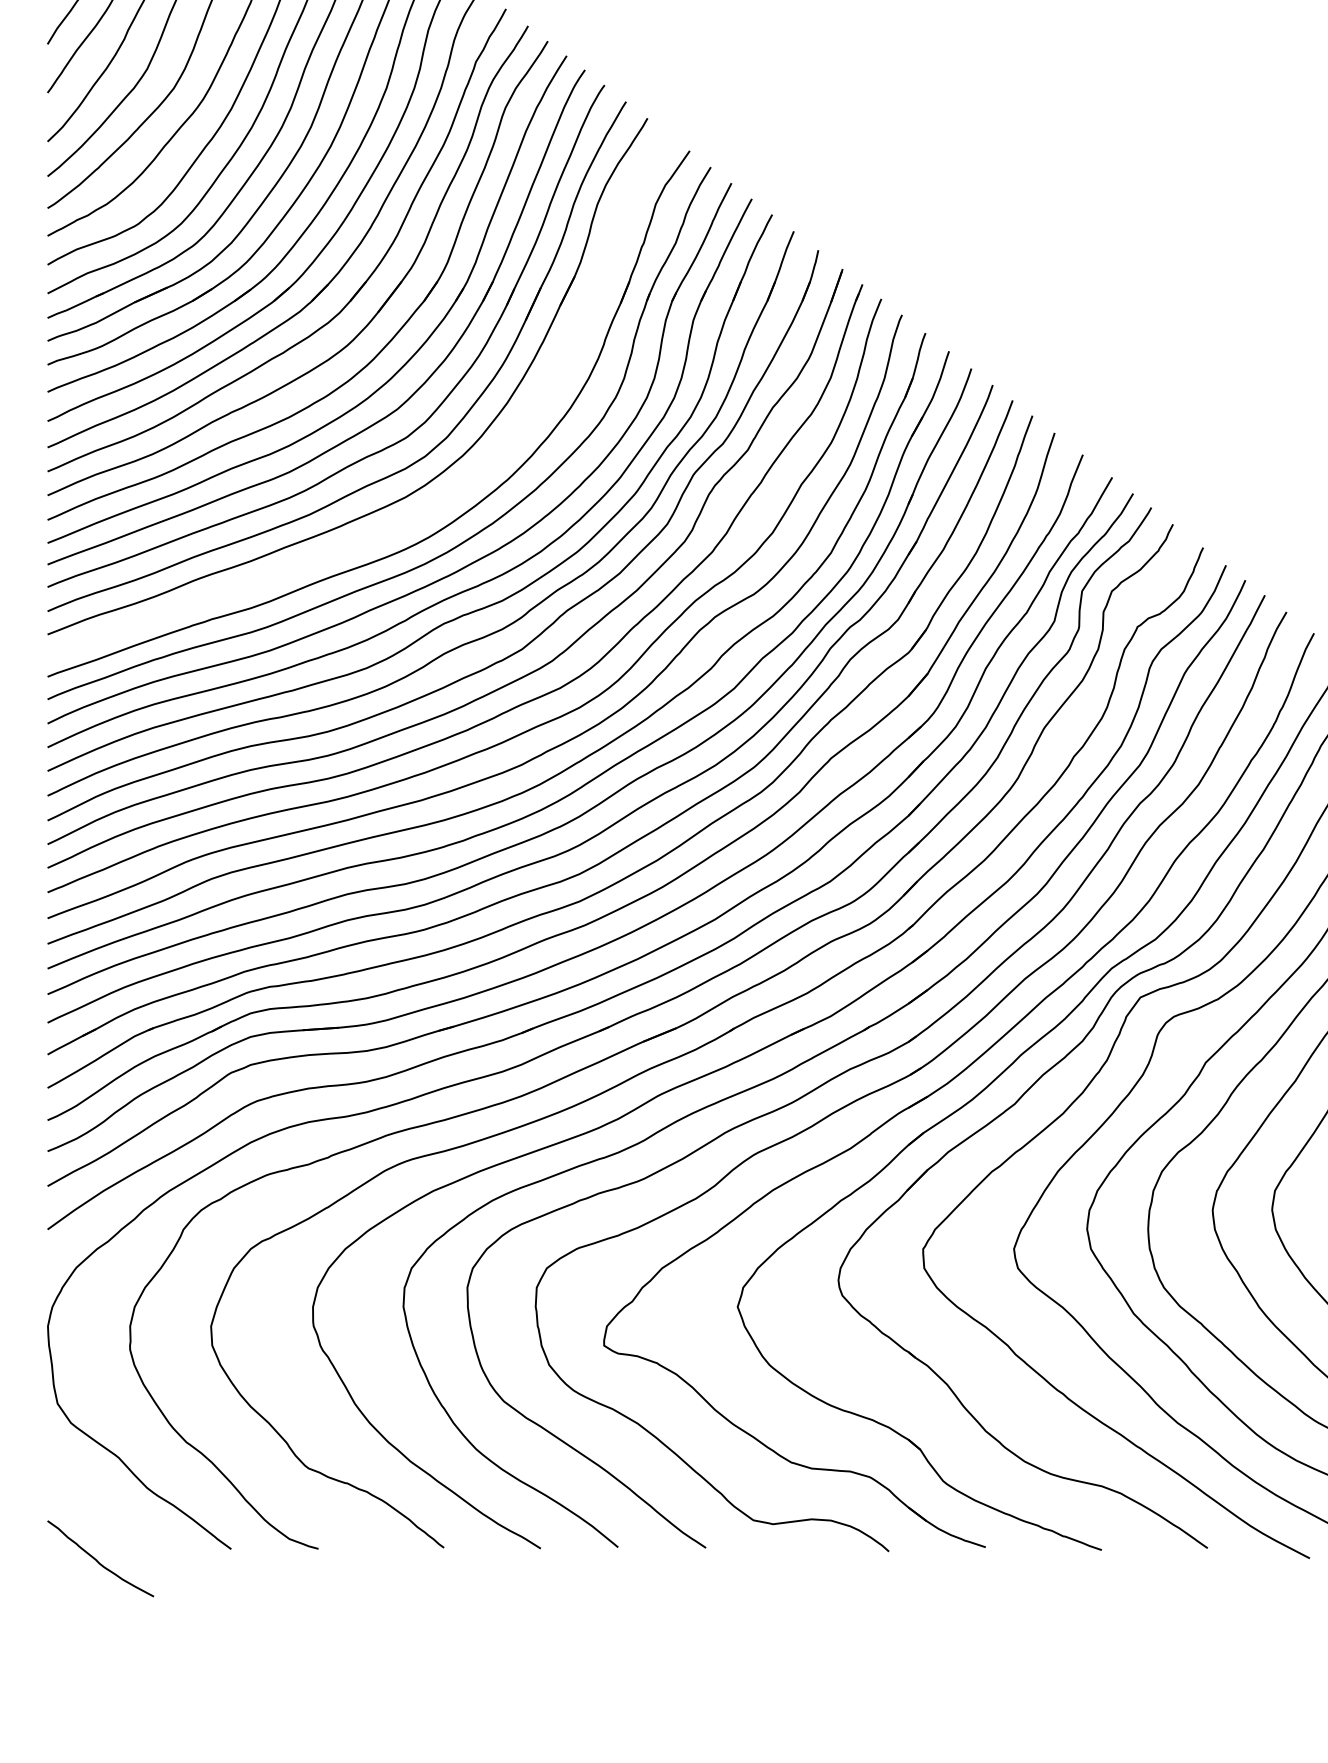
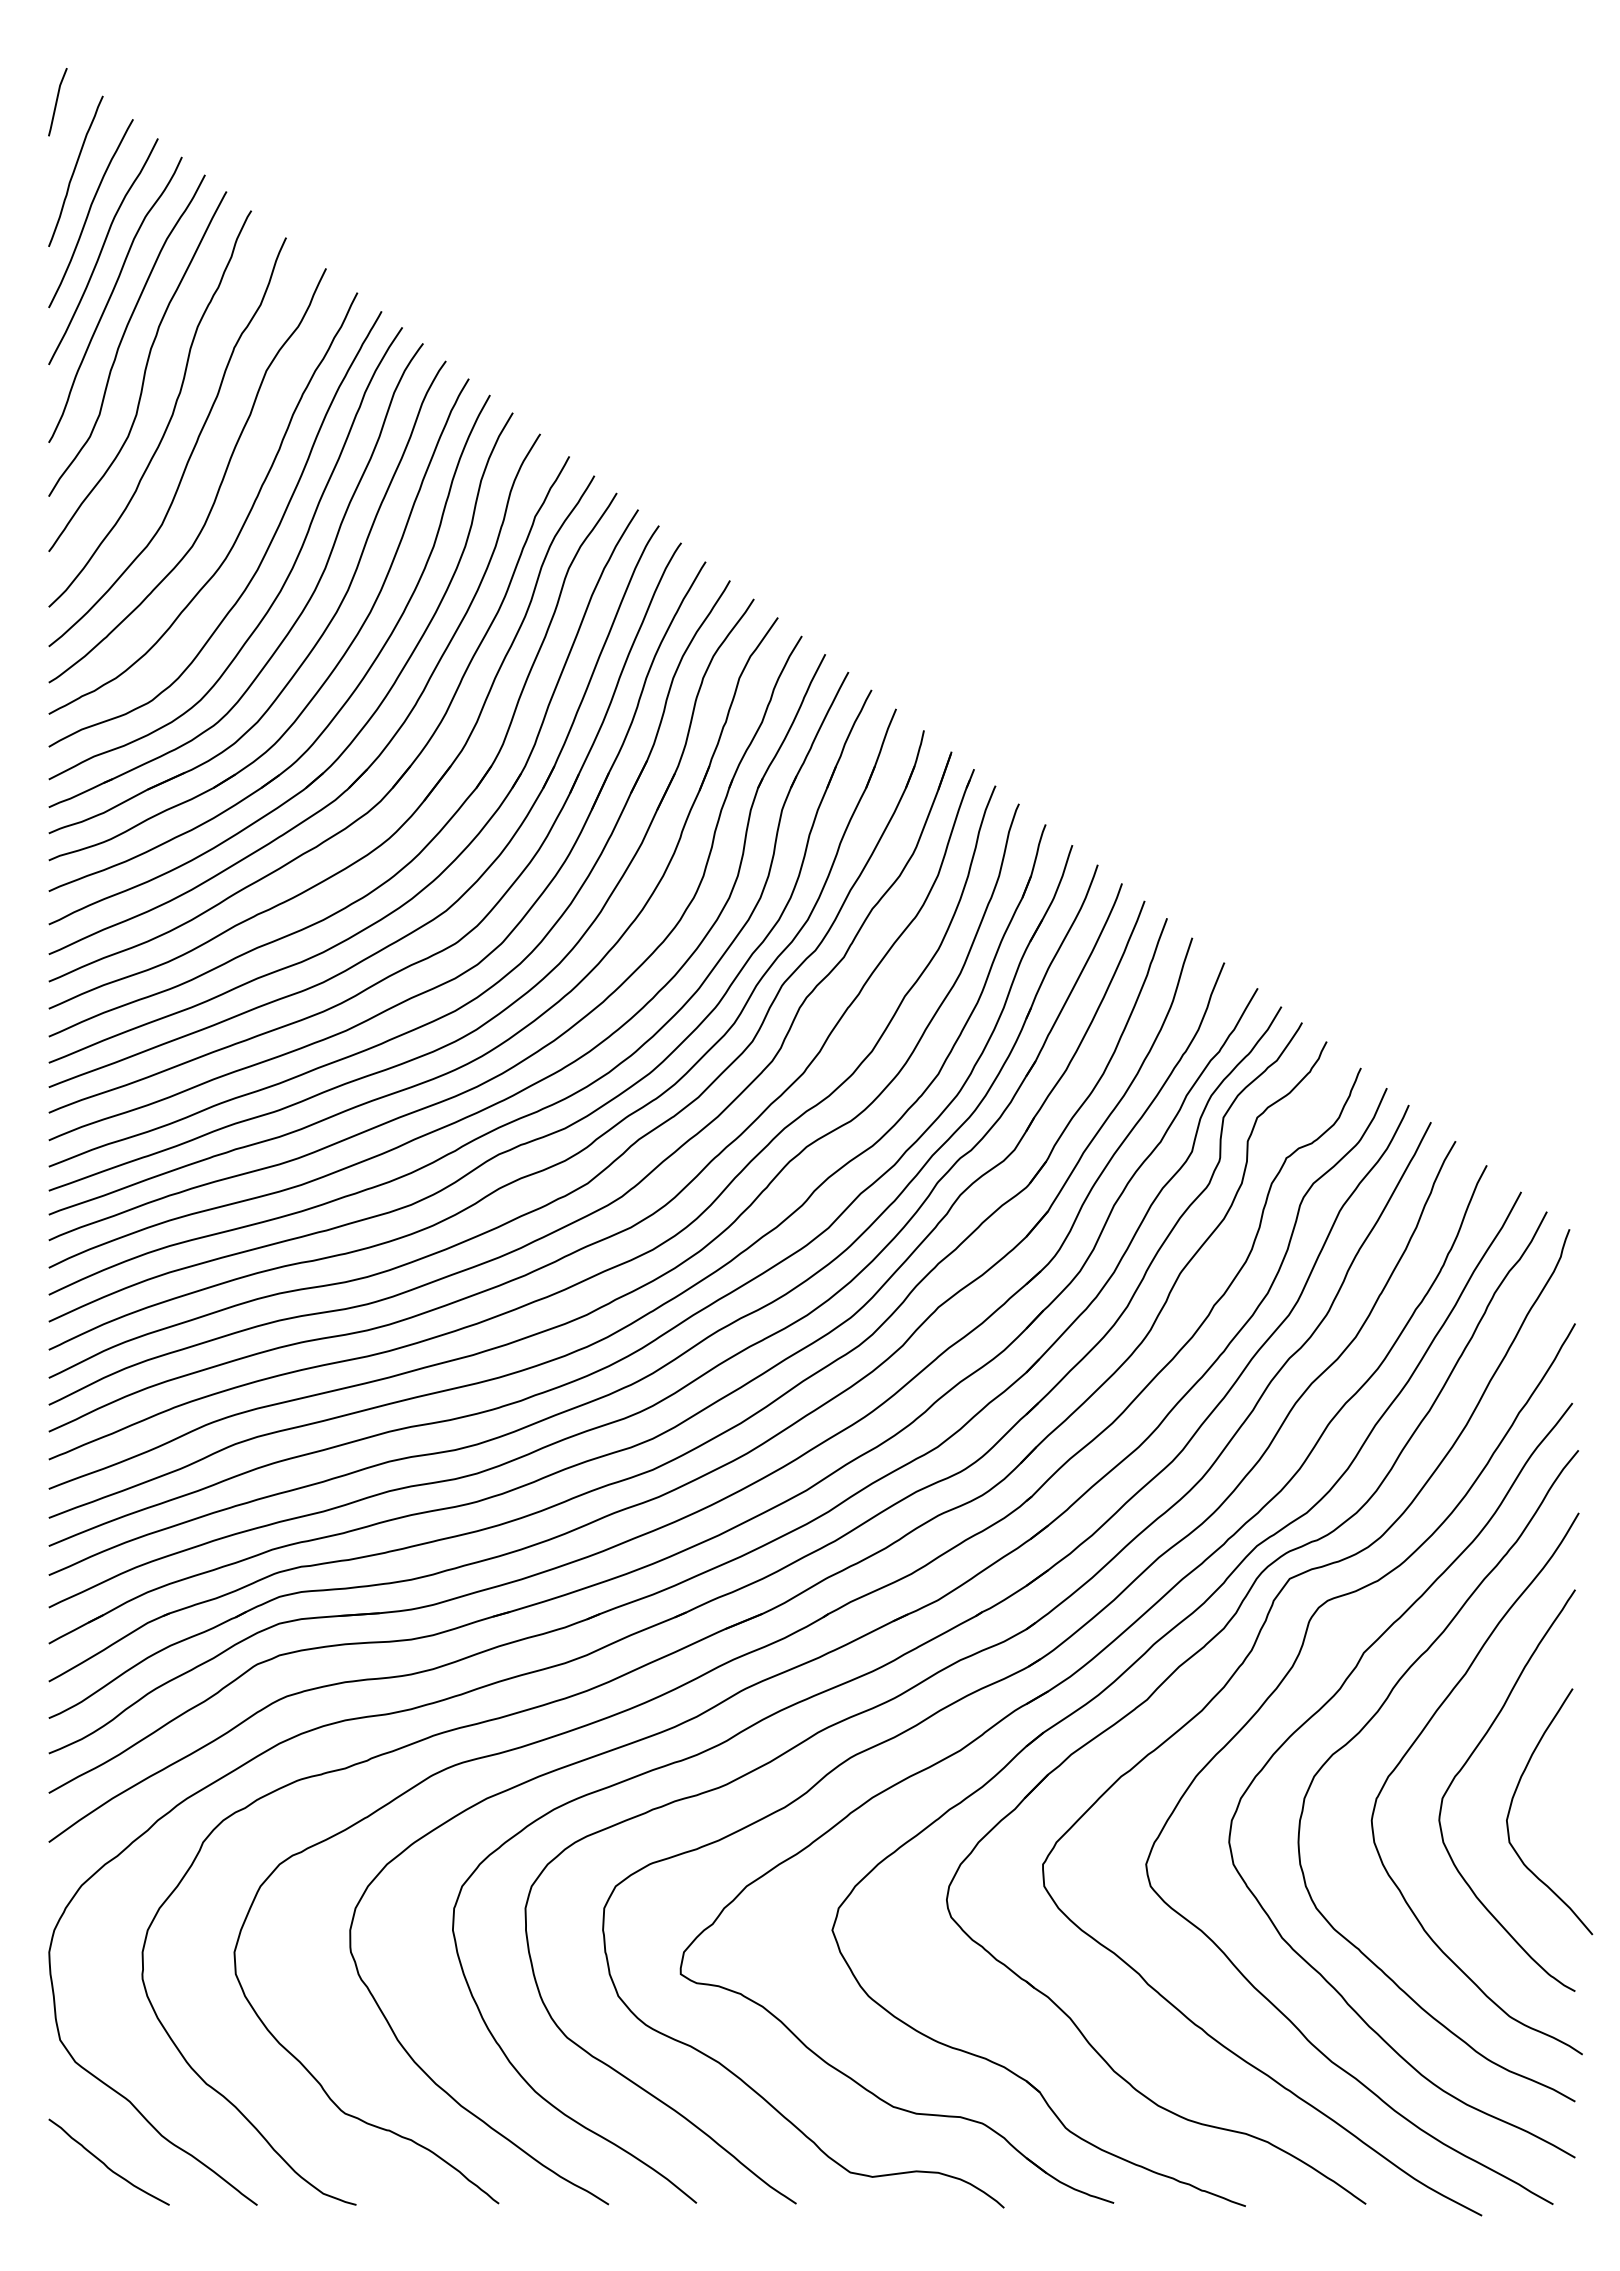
part: (433, 505) -> (487, 1020), added
curve: (97, 1559) -> (105, 2163), moved

